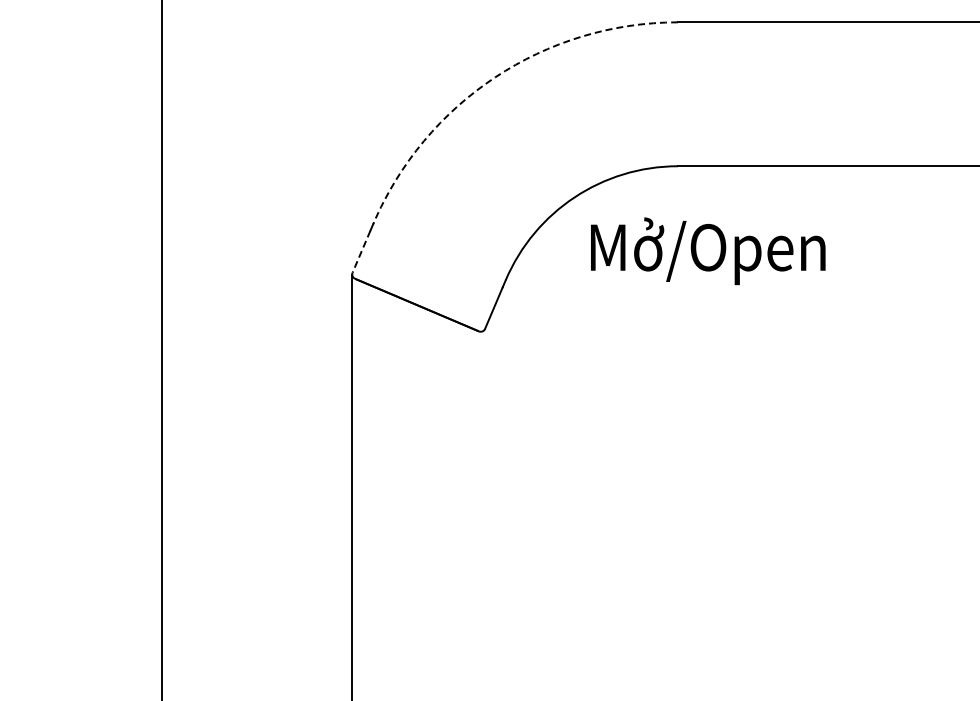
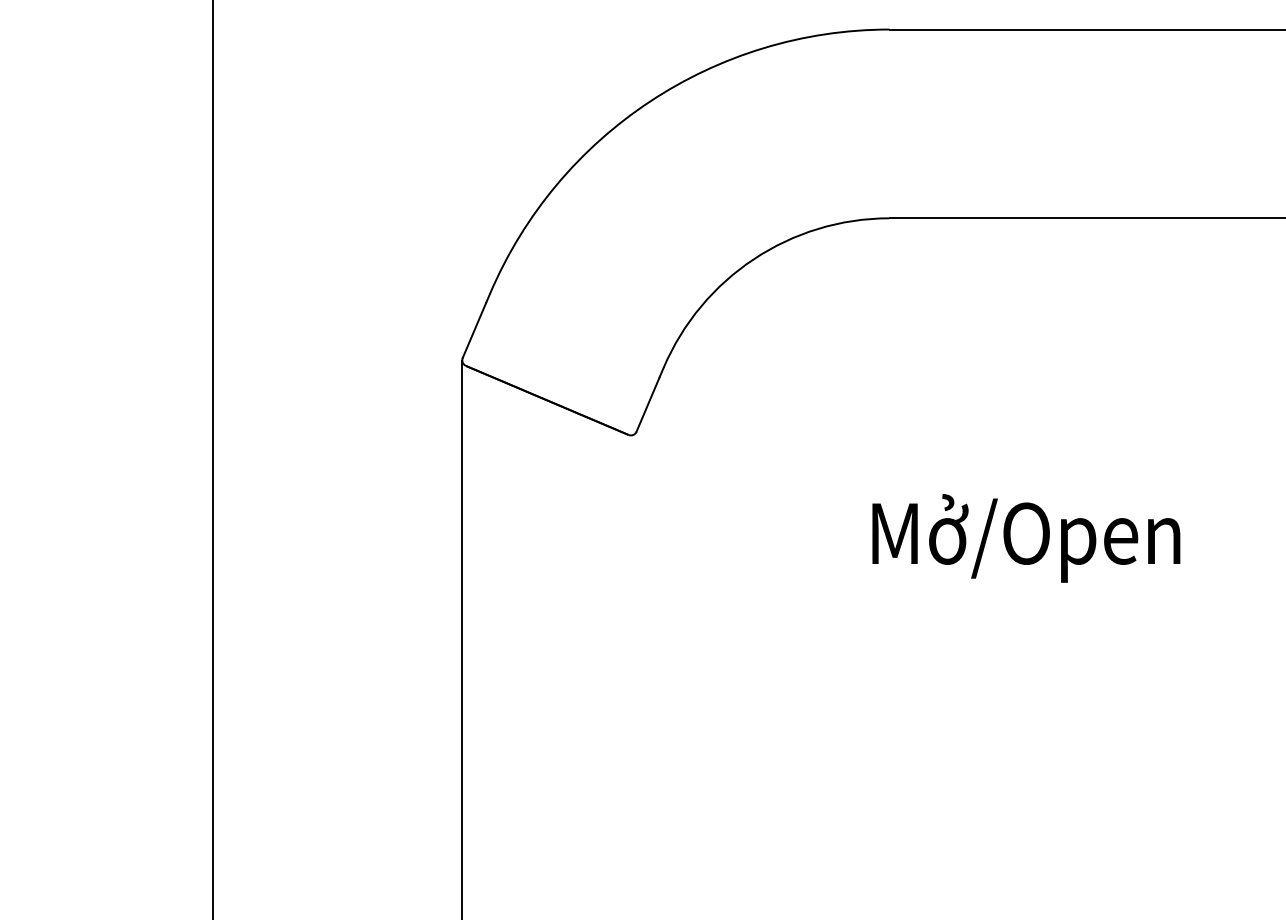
arc: (495, 77) -> (650, 101), dashed -> solid
line: (361, 251) -> (474, 330), dashed -> solid
text: (708, 251) -> (1026, 538), moved

